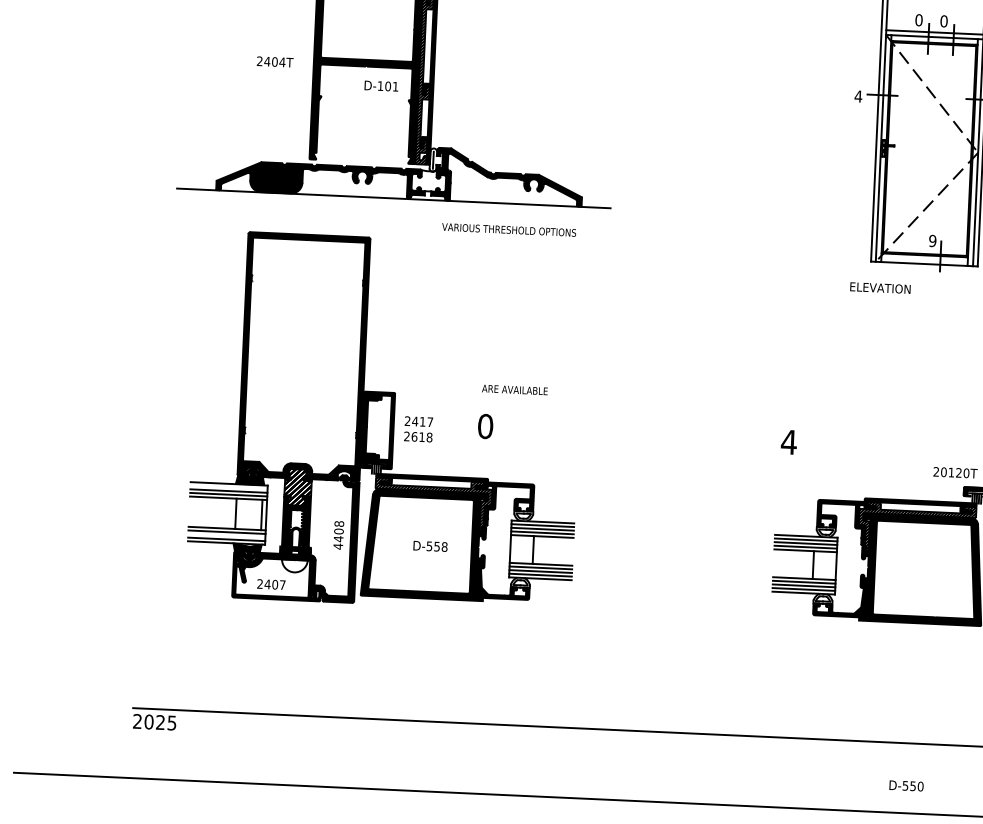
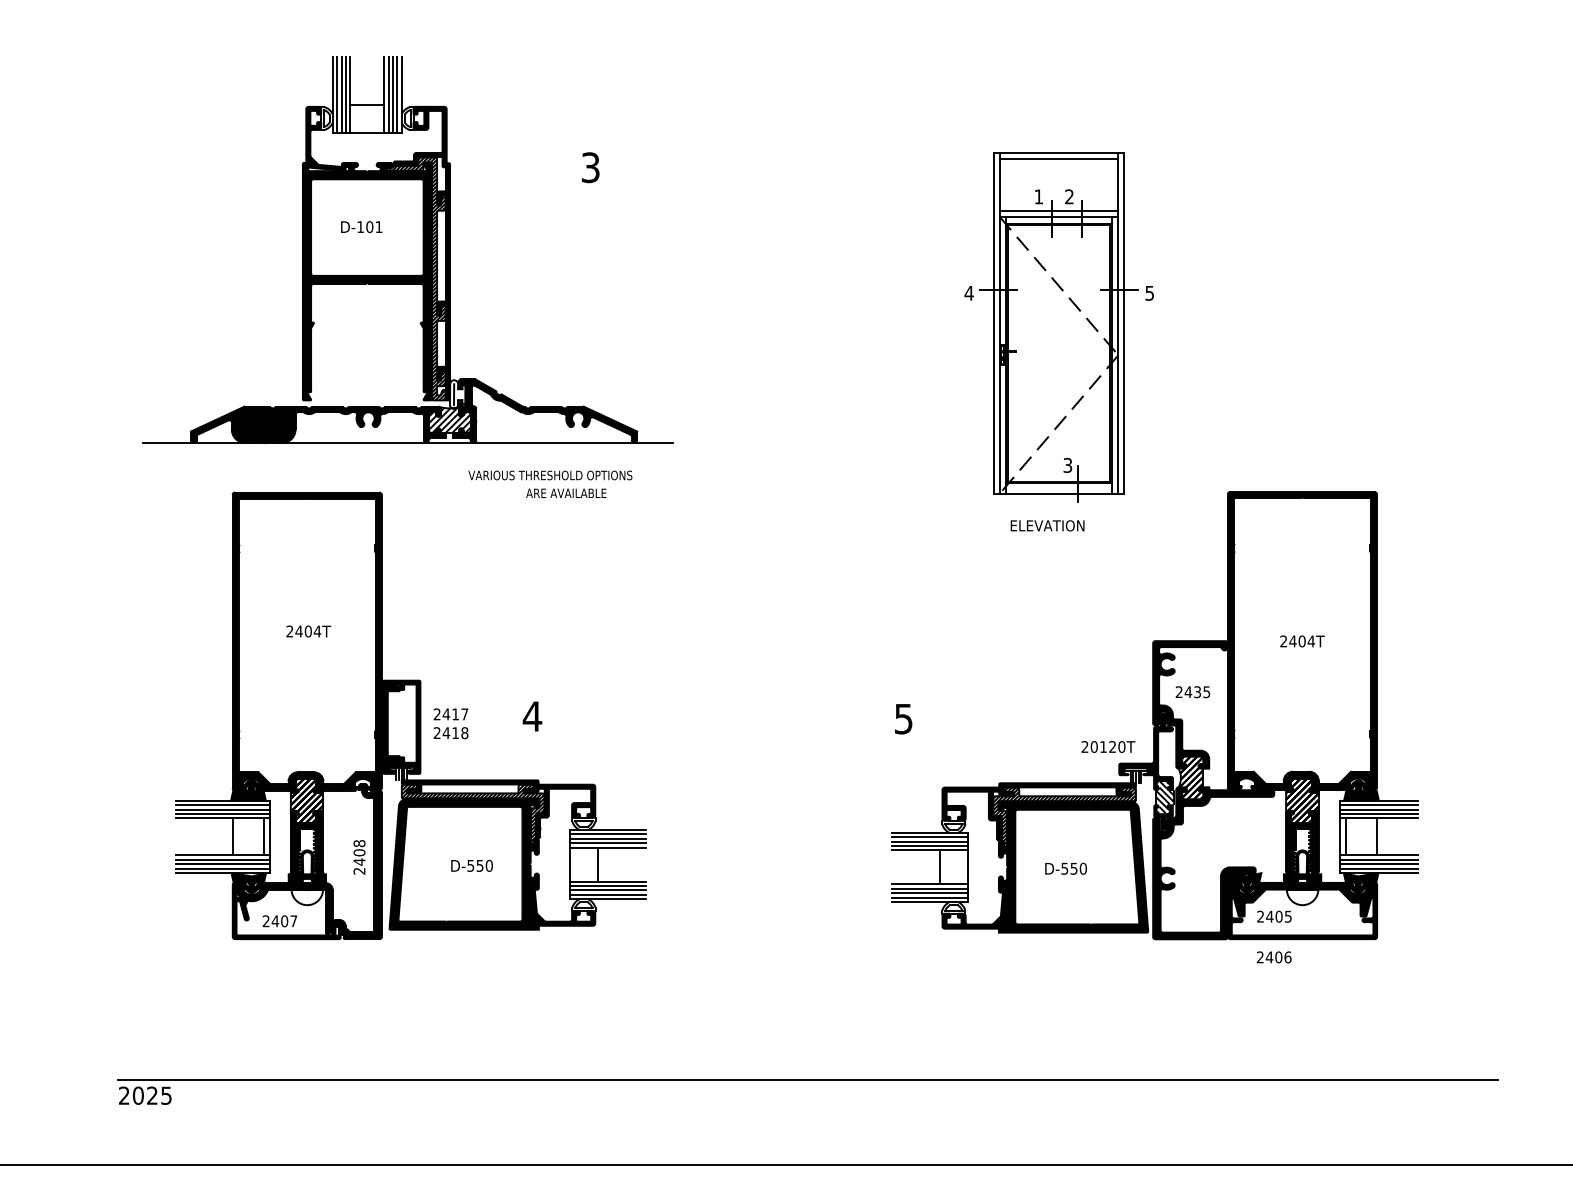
text: (918, 19) -> (1038, 196), 0 -> 1
text: (944, 21) -> (1069, 196), 0 -> 2
text: (275, 61) -> (308, 631), moved
text: (381, 86) -> (361, 227), moved
hatch: (428, 180) -> (449, 419), added
text: (932, 241) -> (1067, 465), 9 -> 3
text: (880, 287) -> (1047, 525), moved
text: (515, 389) -> (566, 492), moved
text: (485, 426) -> (532, 716), 0 -> 4
text: (414, 437) -> (446, 733), 2618 -> 2418
text: (788, 442) -> (903, 719), 4 -> 5
line: (228, 487) -> (222, 805), added
line: (226, 536) -> (222, 864), added
text: (338, 546) -> (359, 871), 4408 -> 2408
text: (444, 546) -> (488, 865), D-558 -> D-550
text: (906, 785) -> (1065, 868), moved

